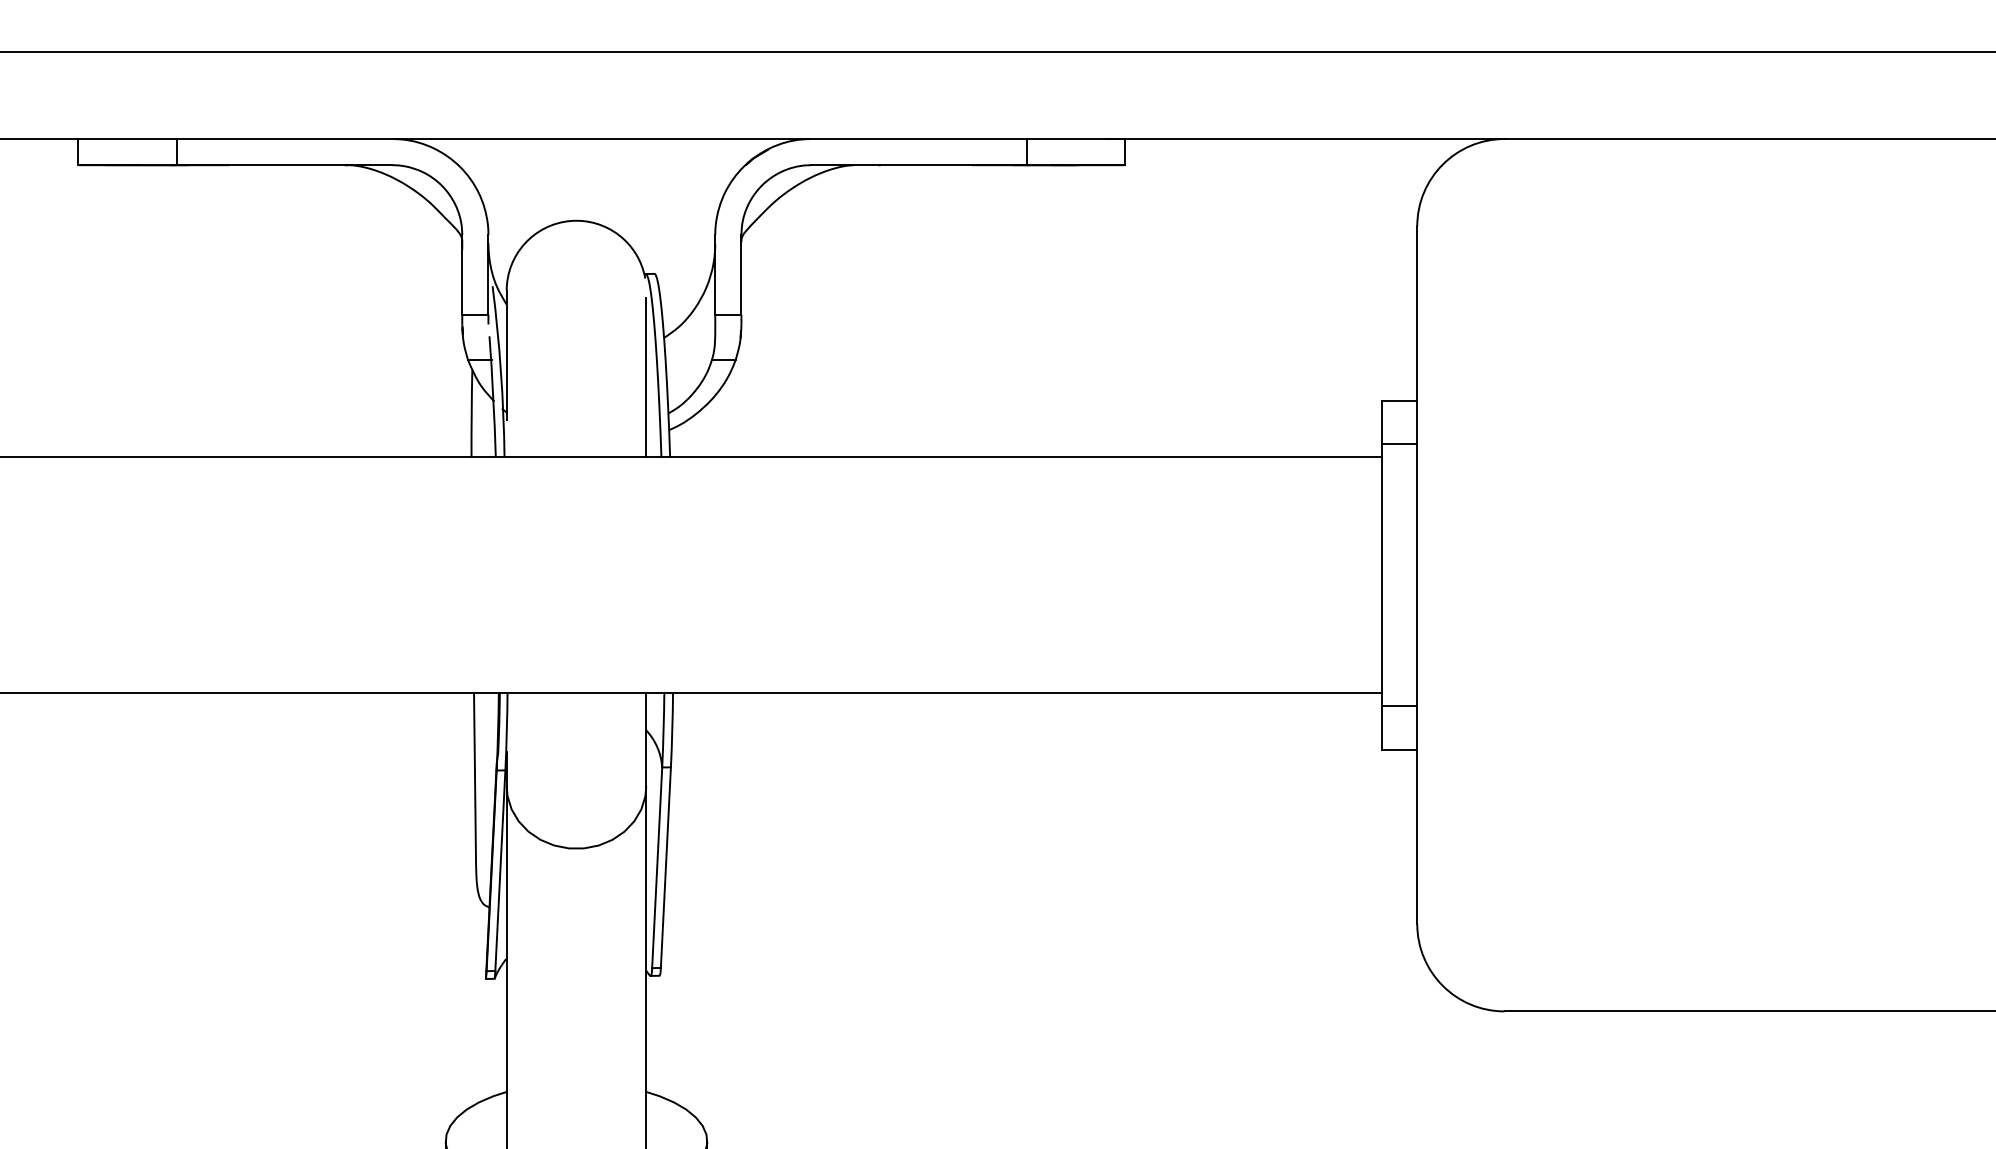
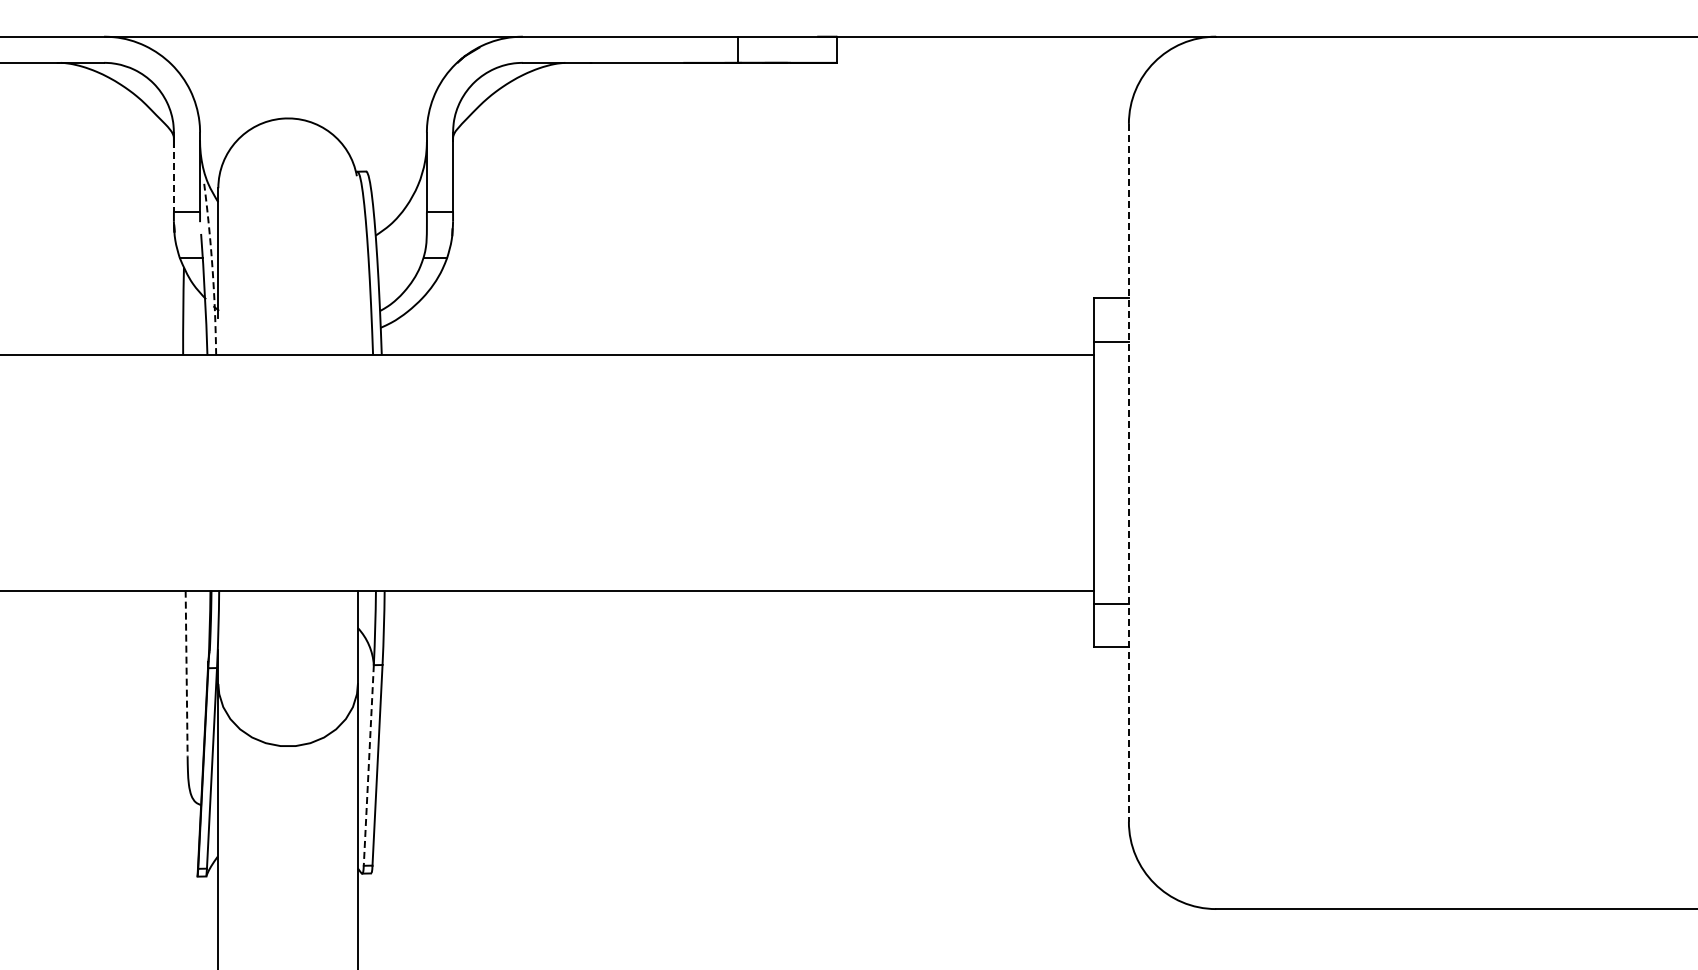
line: (462, 279) -> (174, 177), solid -> dashed
arc: (500, 371) -> (212, 269), solid -> dashed
line: (646, 377) -> (358, 275), removed
line: (1417, 575) -> (1129, 473), solid -> dashed
line: (475, 775) -> (187, 673), solid -> dashed
line: (657, 868) -> (369, 766), solid -> dashed

